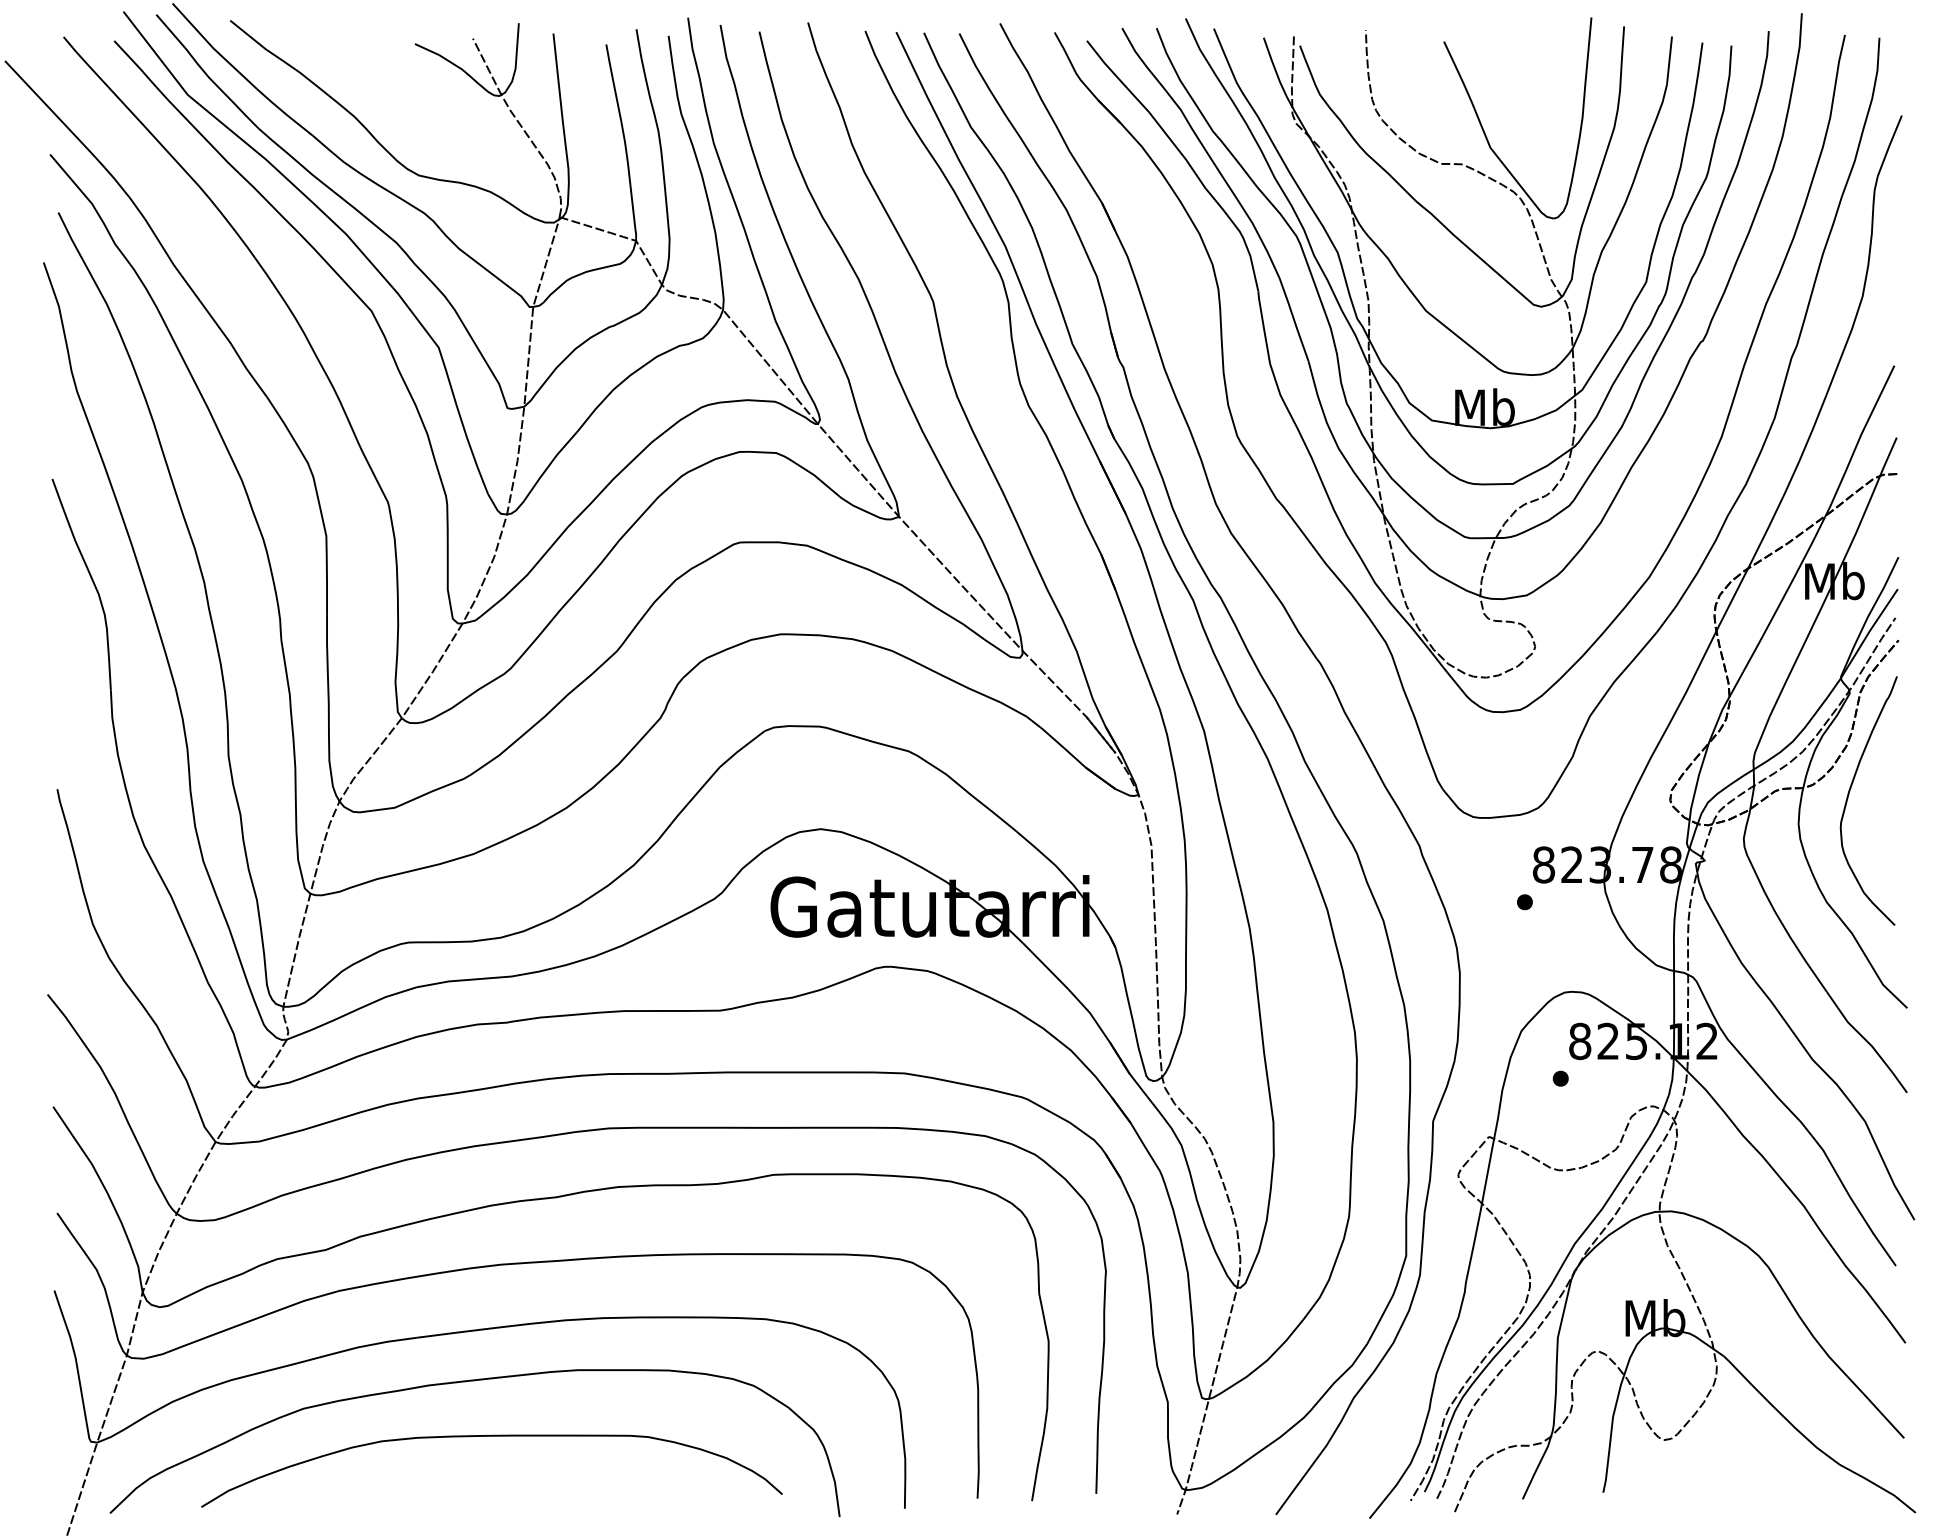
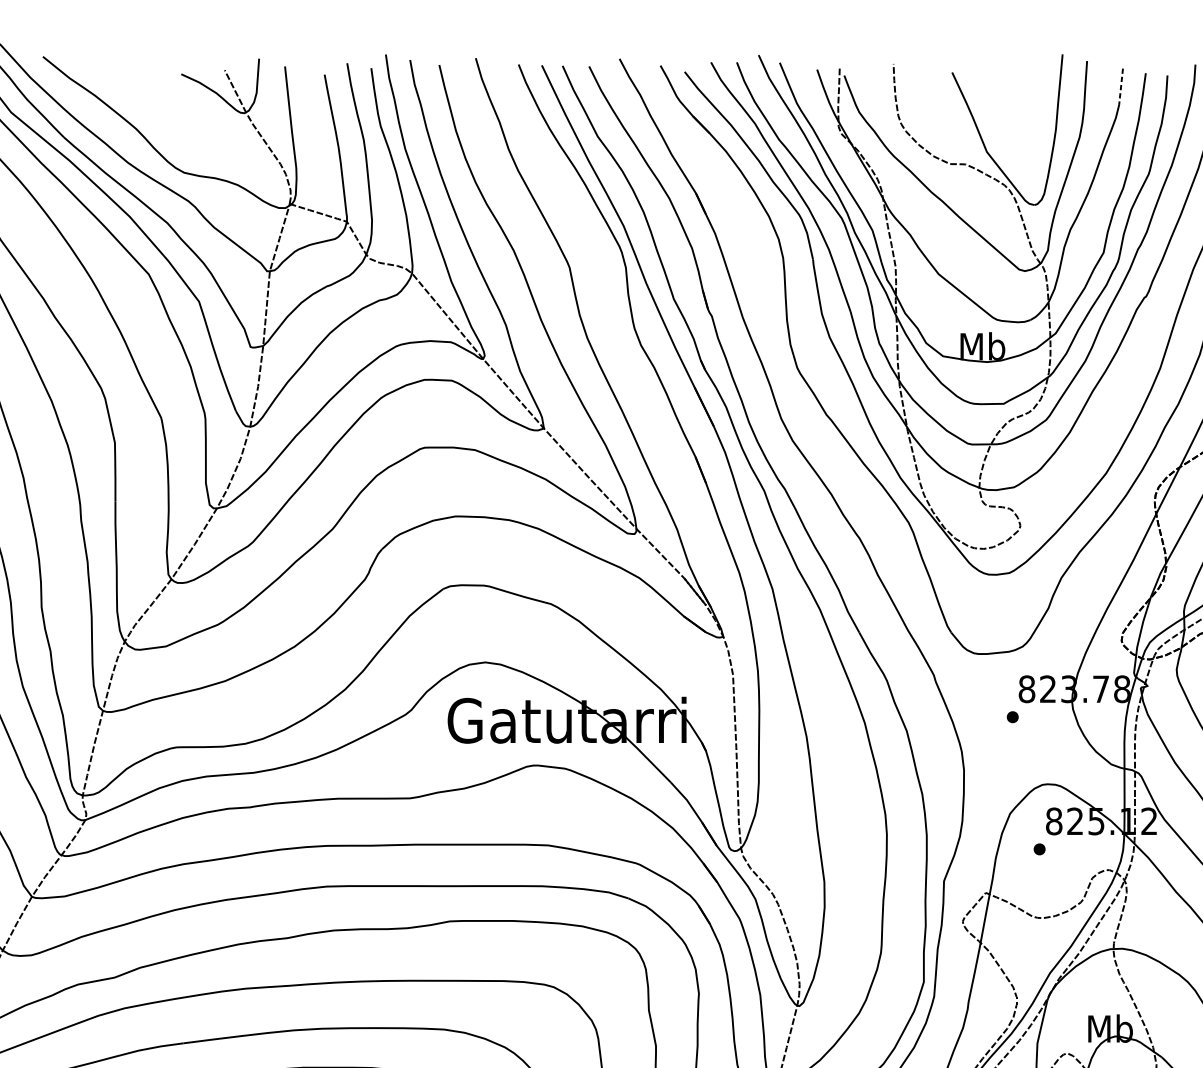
line: (1669, 61) -> (1121, 87), solid -> dashed

